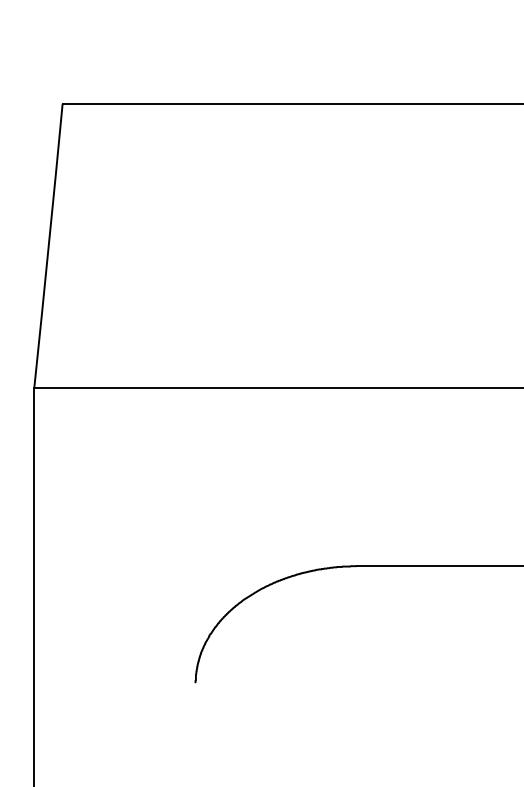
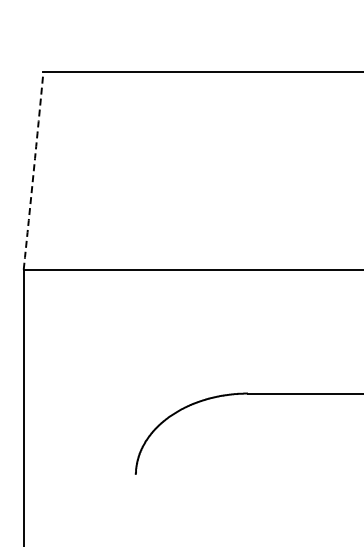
arc: (48, 245) -> (33, 170), solid -> dashed

